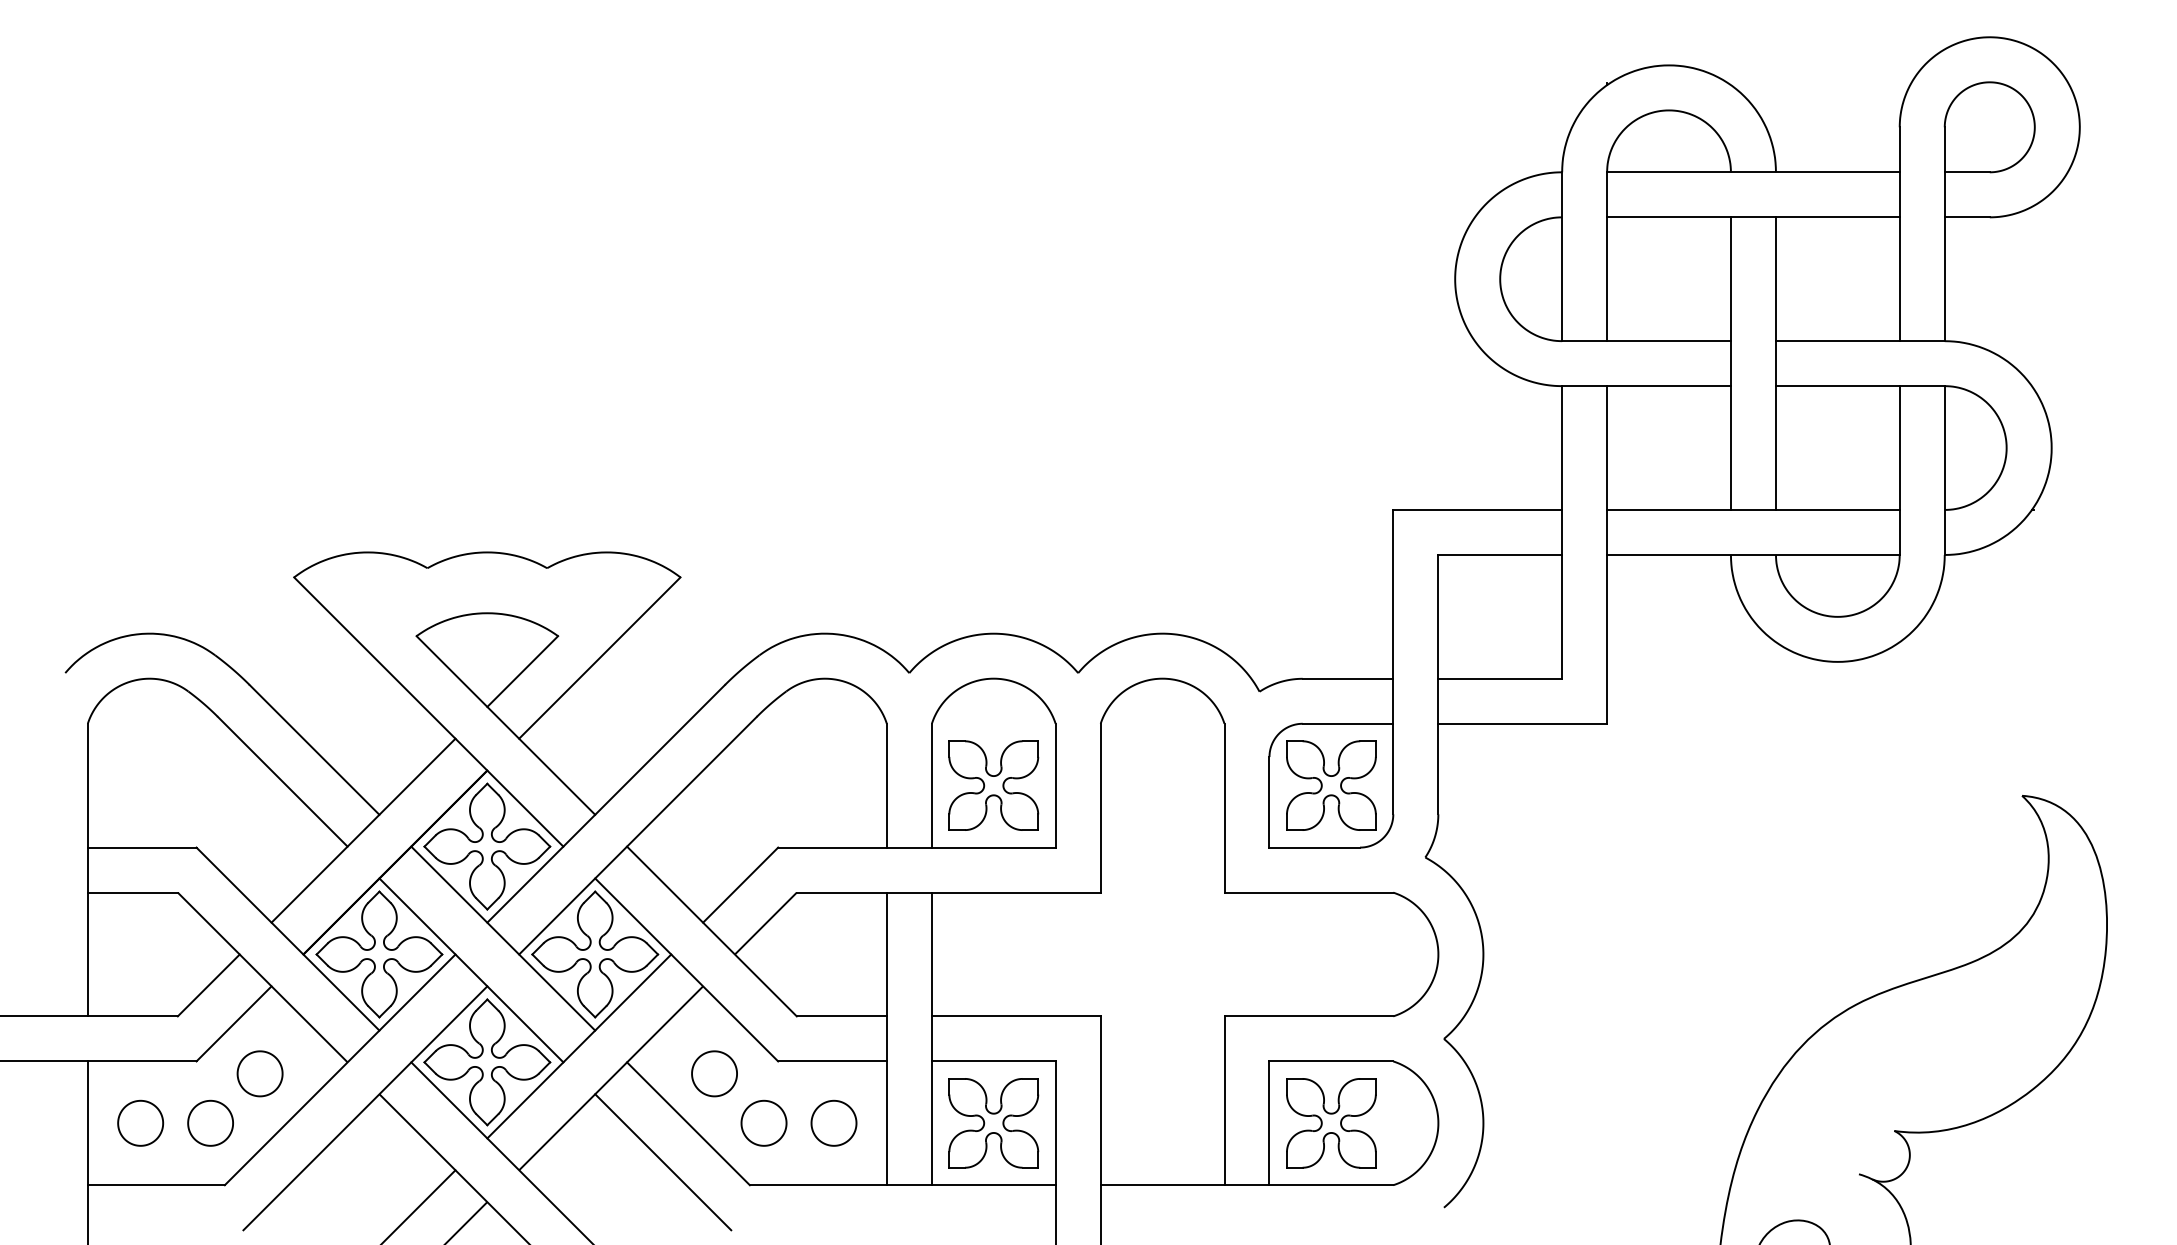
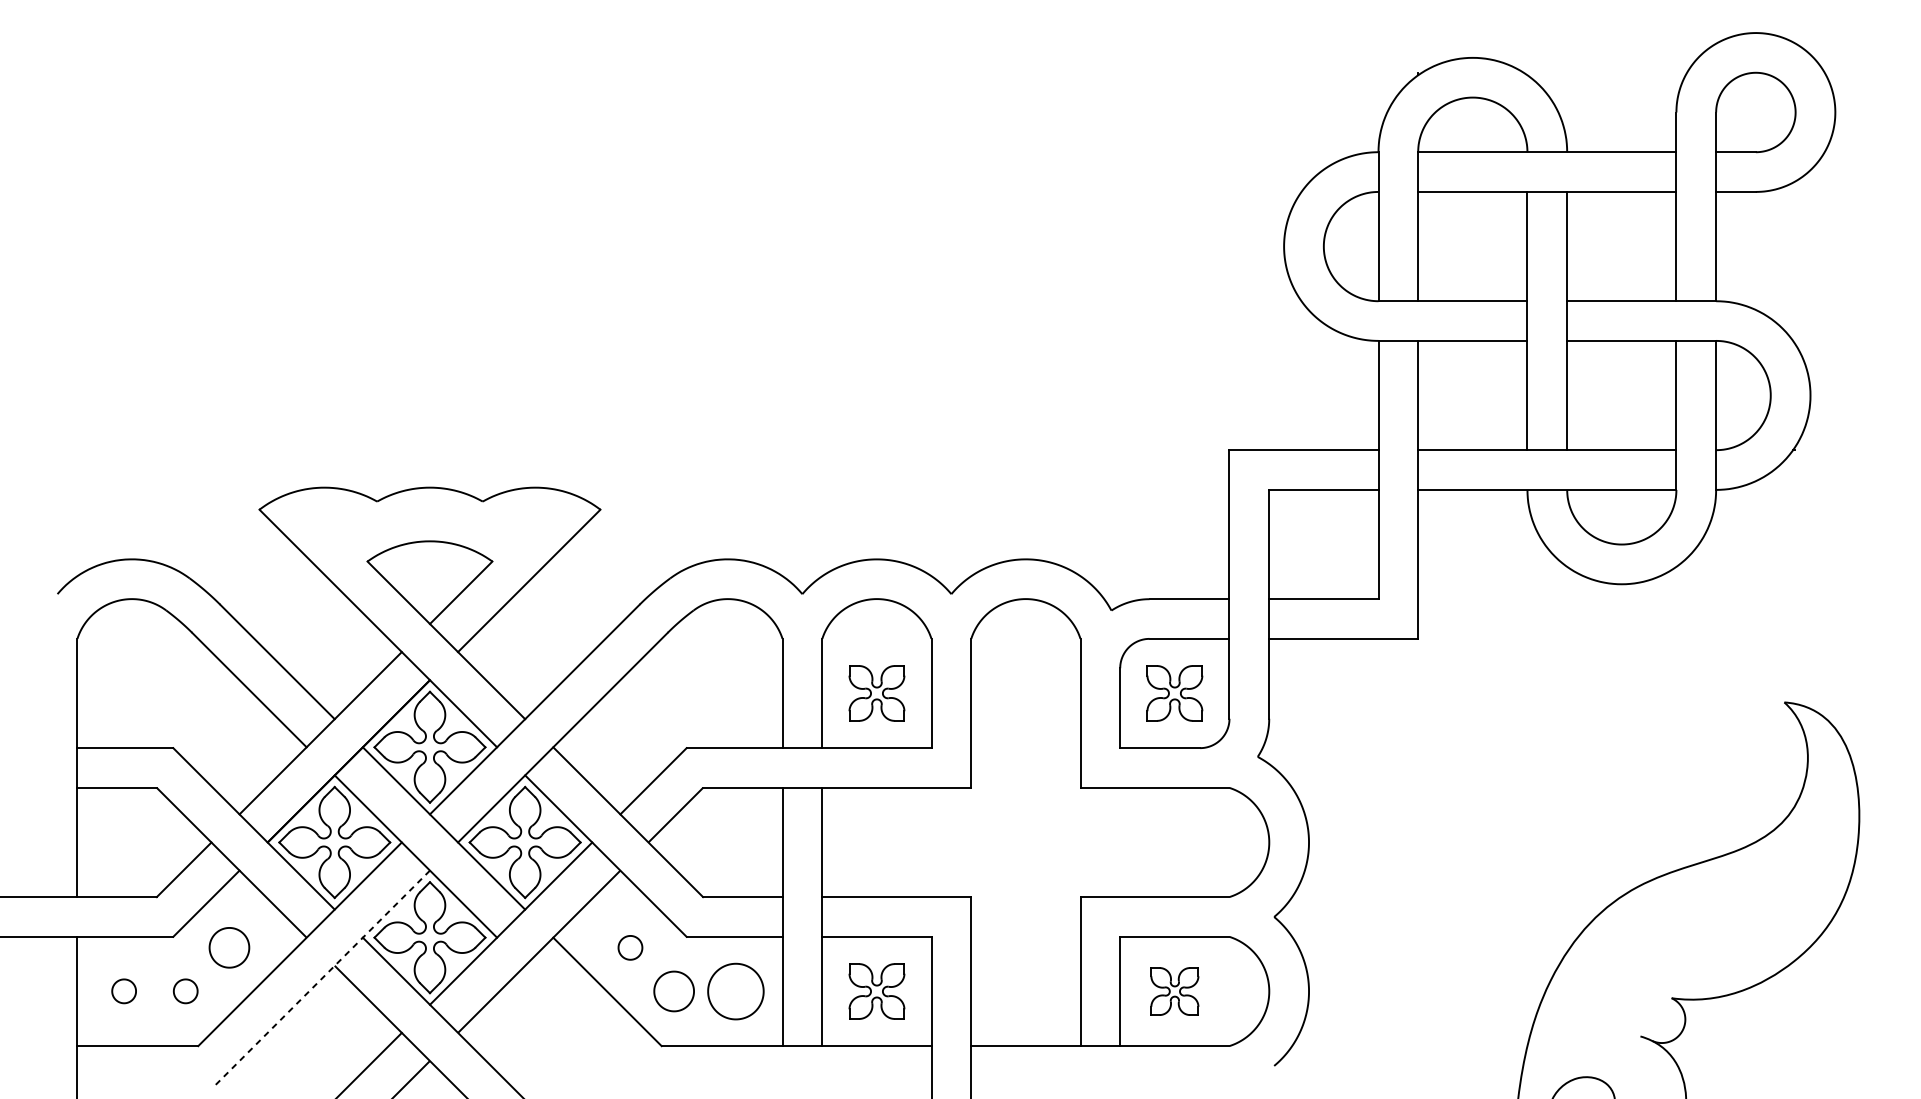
part: (993, 785) -> (876, 693), size x0.7
part: (1331, 785) -> (1174, 693), size x0.7
part: (714, 1073) -> (630, 947), size x0.6
line: (365, 1108) -> (322, 978), solid -> dashed
part: (140, 1122) -> (123, 990), size x0.6
part: (210, 1122) -> (185, 990), size x0.6
part: (833, 1122) -> (735, 990), size x1.4
part: (993, 1123) -> (876, 991), size x0.7
part: (1331, 1123) -> (1174, 991), size x0.6
line: (663, 1162) -> (585, 1026), removed

